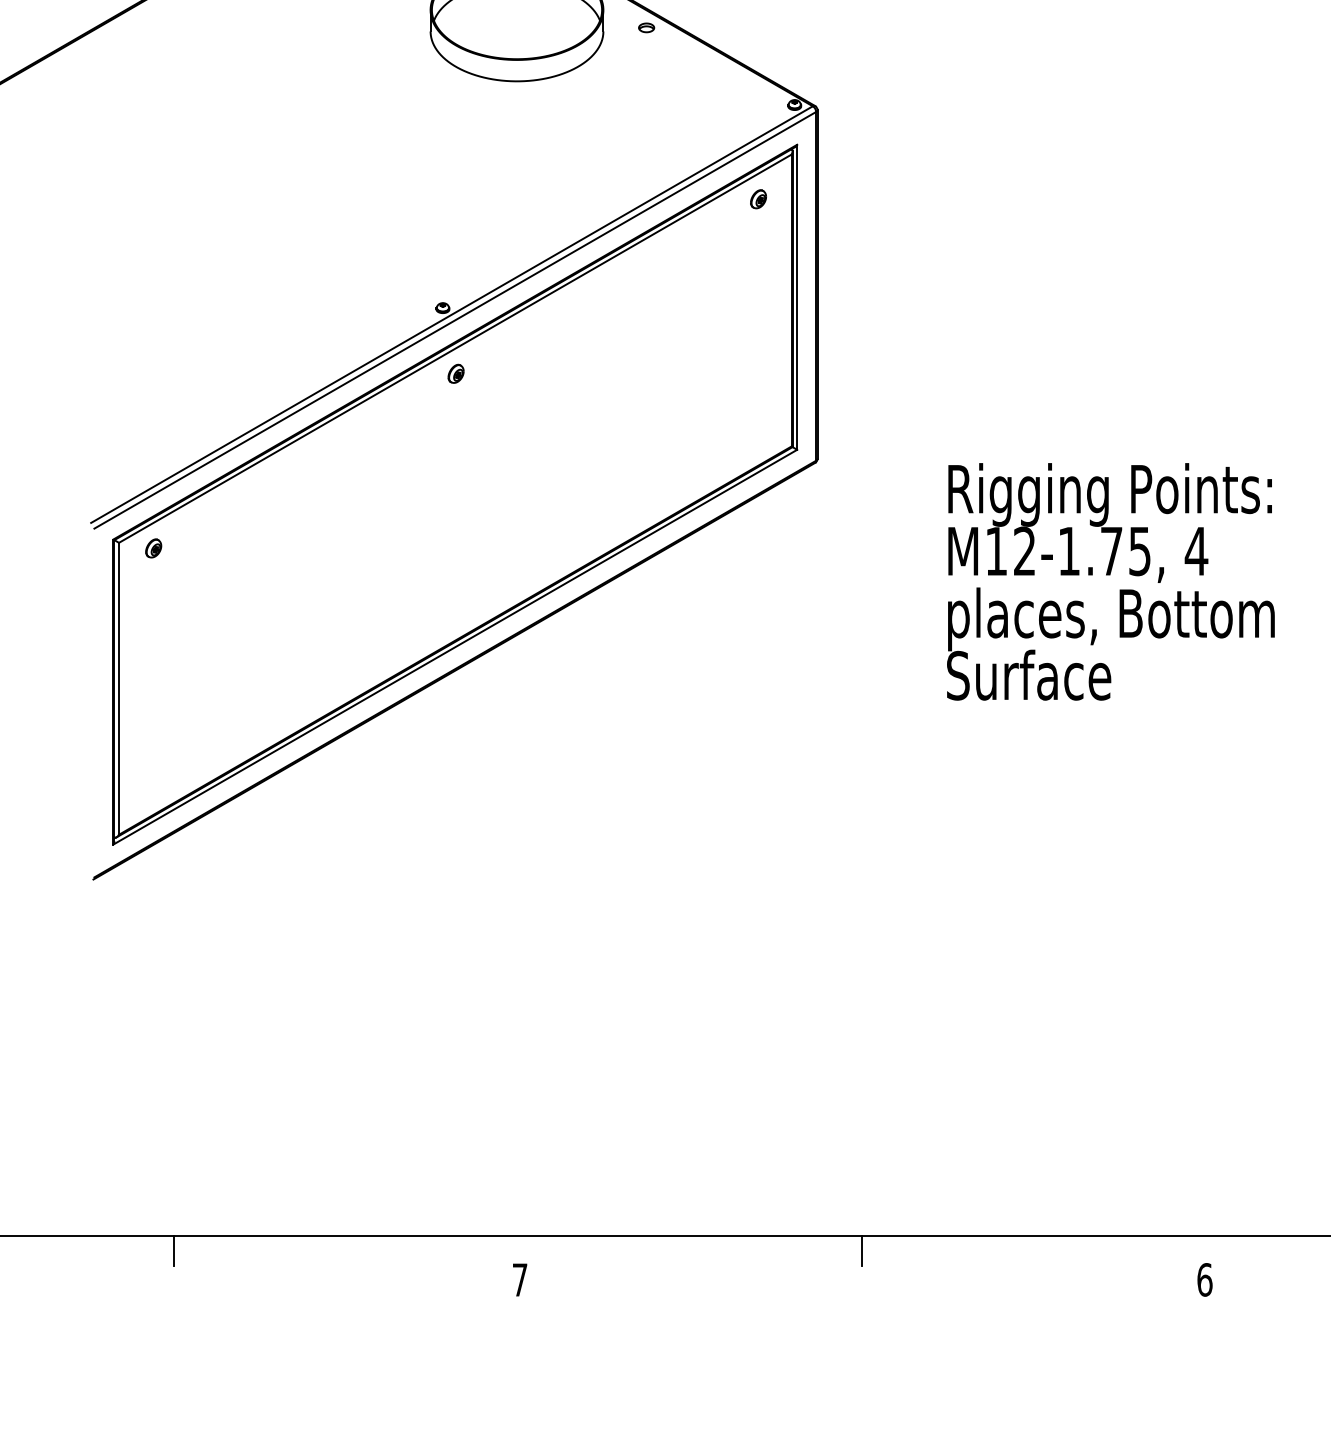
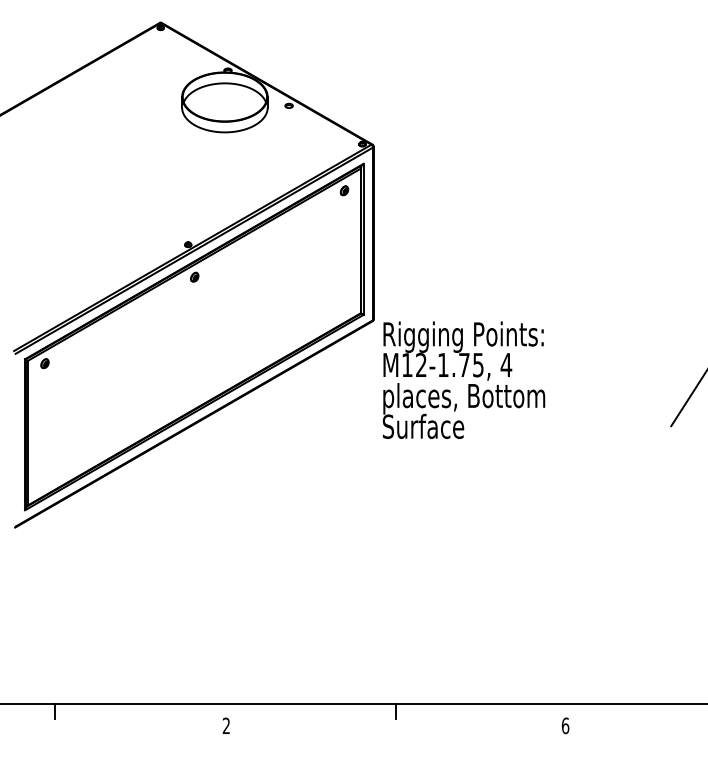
text: (1109, 580) -> (463, 379), moved
text: (518, 1279) -> (225, 725), 7 -> 2

